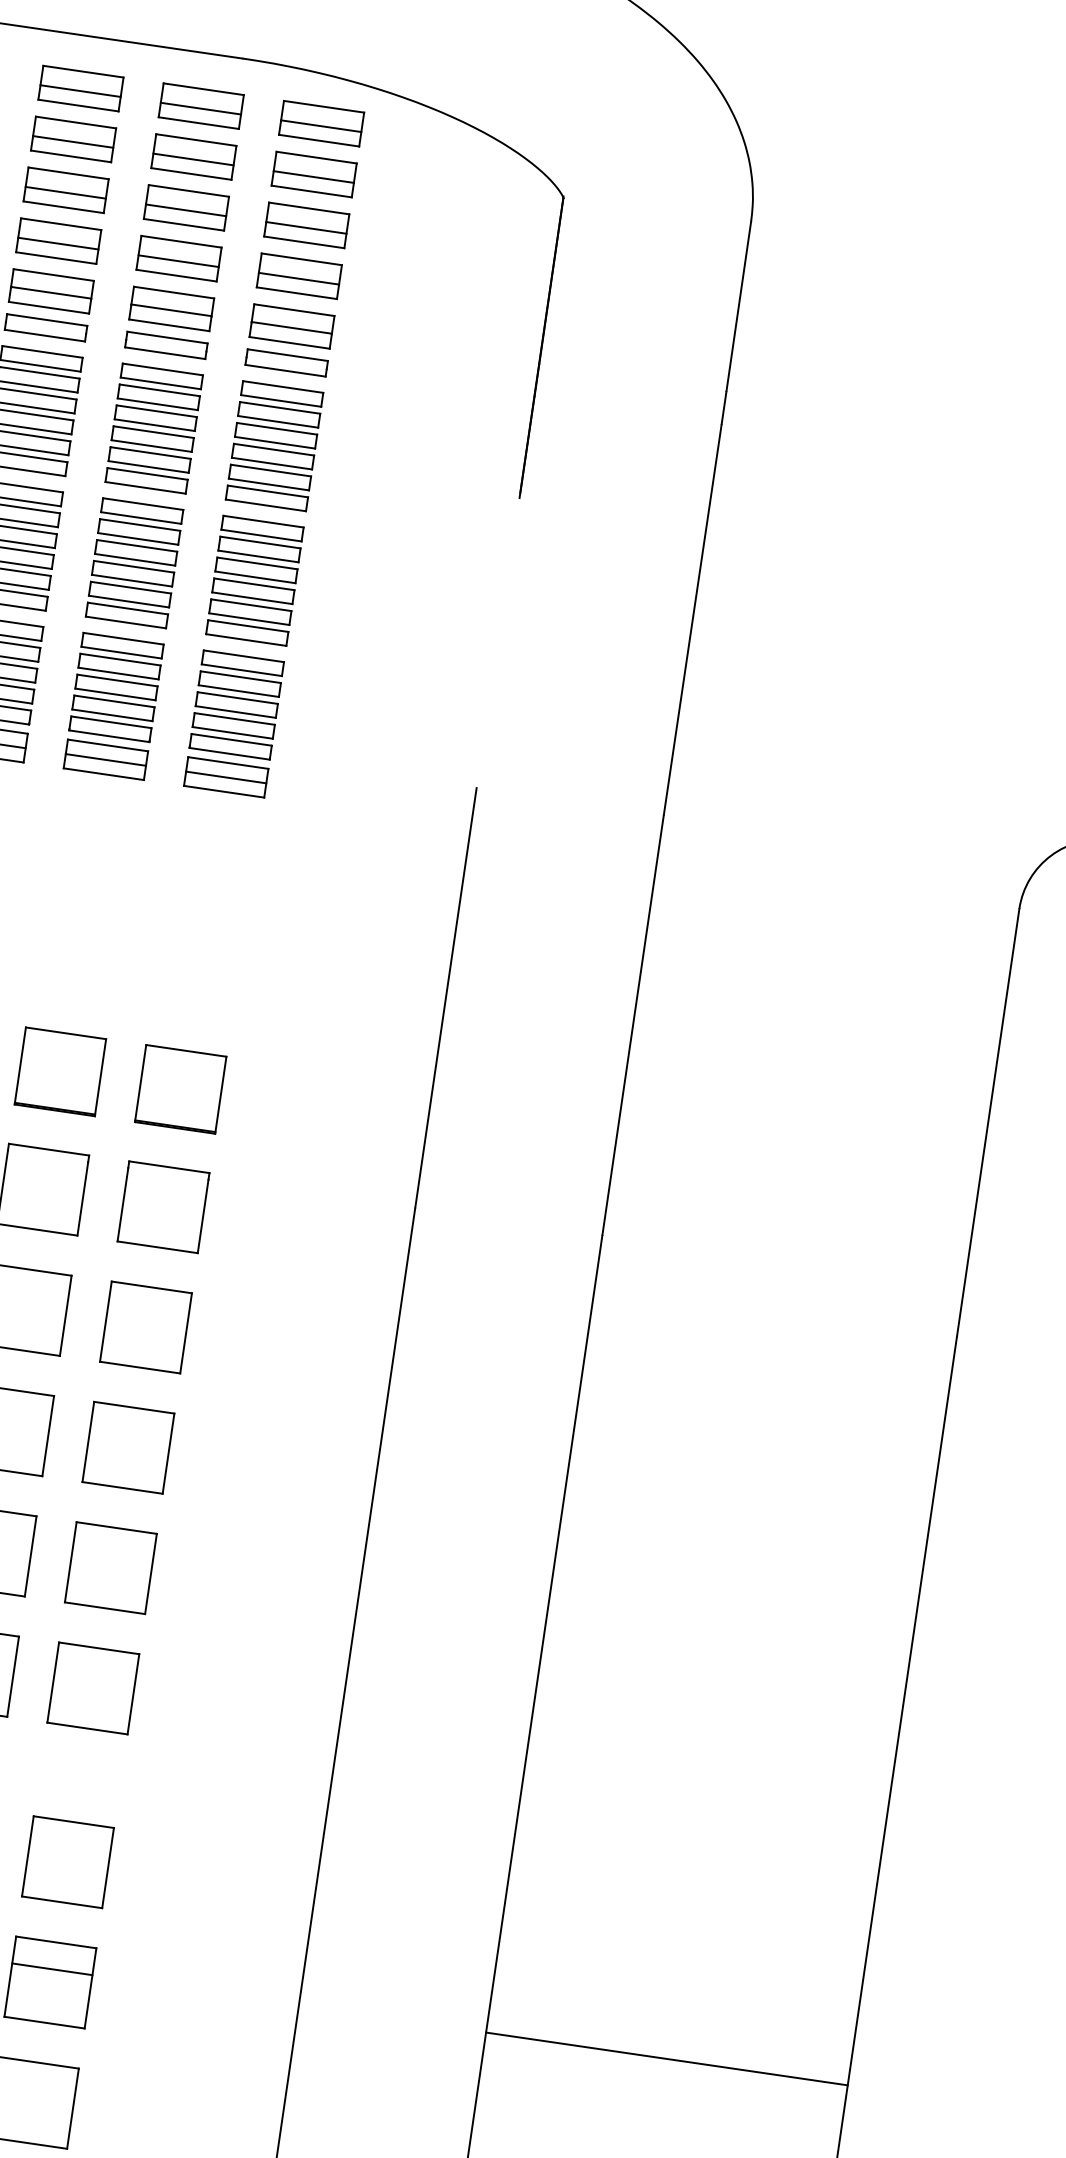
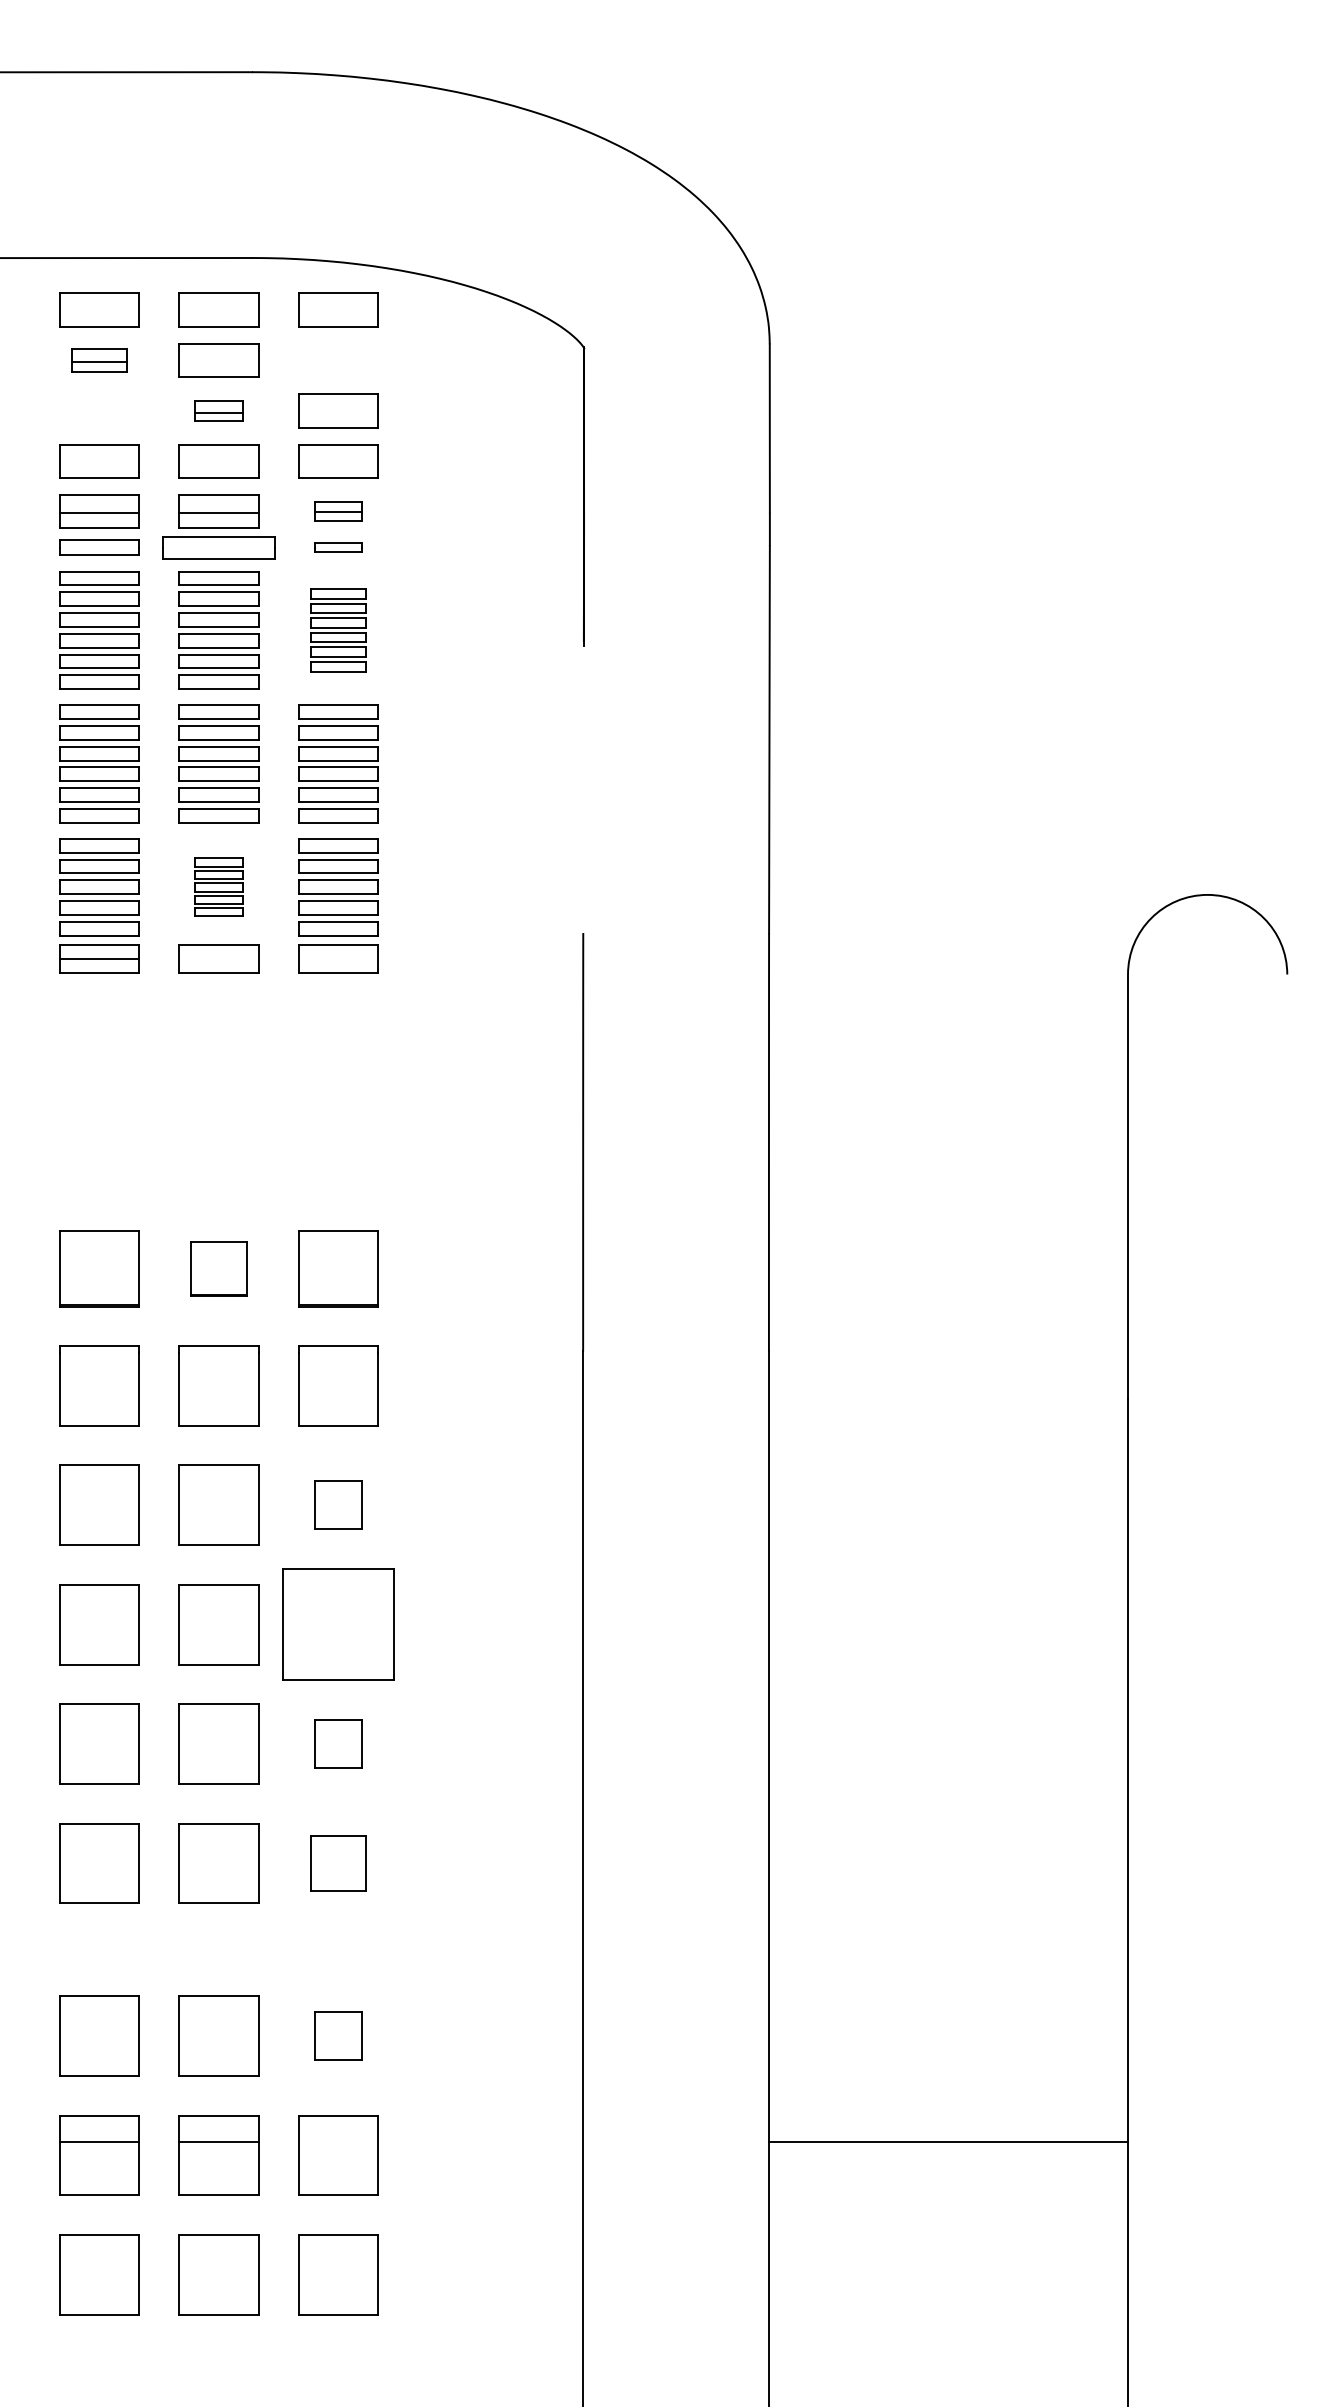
line: (80, 90) -> (99, 312), removed
line: (200, 108) -> (218, 312), removed
line: (321, 126) -> (338, 312), removed
part: (73, 139) -> (99, 360), size x0.7
line: (193, 159) -> (218, 363), removed
part: (314, 174) -> (338, 360), removed
part: (66, 189) -> (99, 410), removed
part: (186, 207) -> (218, 410), size x0.6
line: (306, 227) -> (338, 413), removed
line: (58, 244) -> (99, 464), removed
line: (178, 261) -> (218, 464), removed
line: (299, 279) -> (338, 464), removed
part: (292, 326) -> (338, 511), size x0.6
part: (166, 345) -> (218, 547), size x1.4
part: (286, 362) -> (338, 547), size x0.6
part: (274, 446) -> (338, 630), size x0.7
part: (116, 687) -> (218, 887), size x0.6
line: (105, 760) -> (218, 959), removed
line: (226, 777) -> (338, 959), removed
part: (60, 1071) -> (218, 1268), size x0.7
part: (146, 1326) -> (338, 1504), size x0.6
part: (128, 1447) -> (338, 1624), size x1.4
part: (111, 1567) -> (338, 1743), size x0.6
part: (93, 1688) -> (338, 1863), size x0.7
part: (68, 1861) -> (338, 2035), size x0.6
line: (52, 1969) -> (338, 2142), removed

